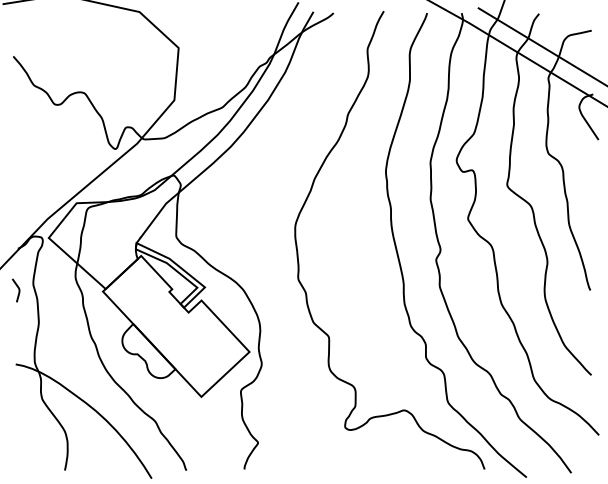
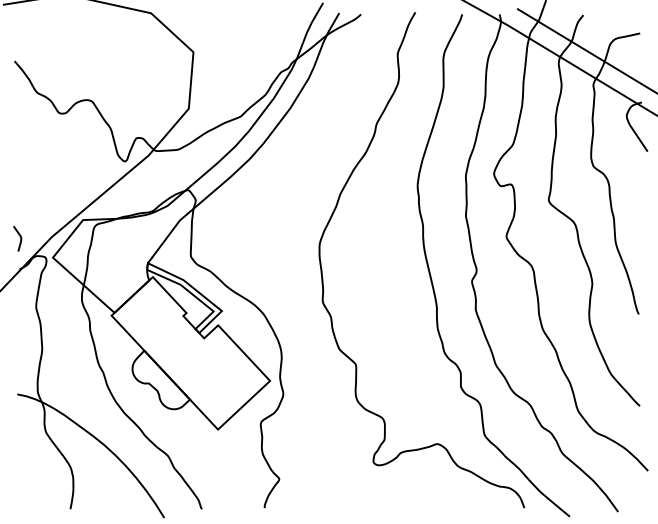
curve: (18, 290) -> (20, 238), moved

